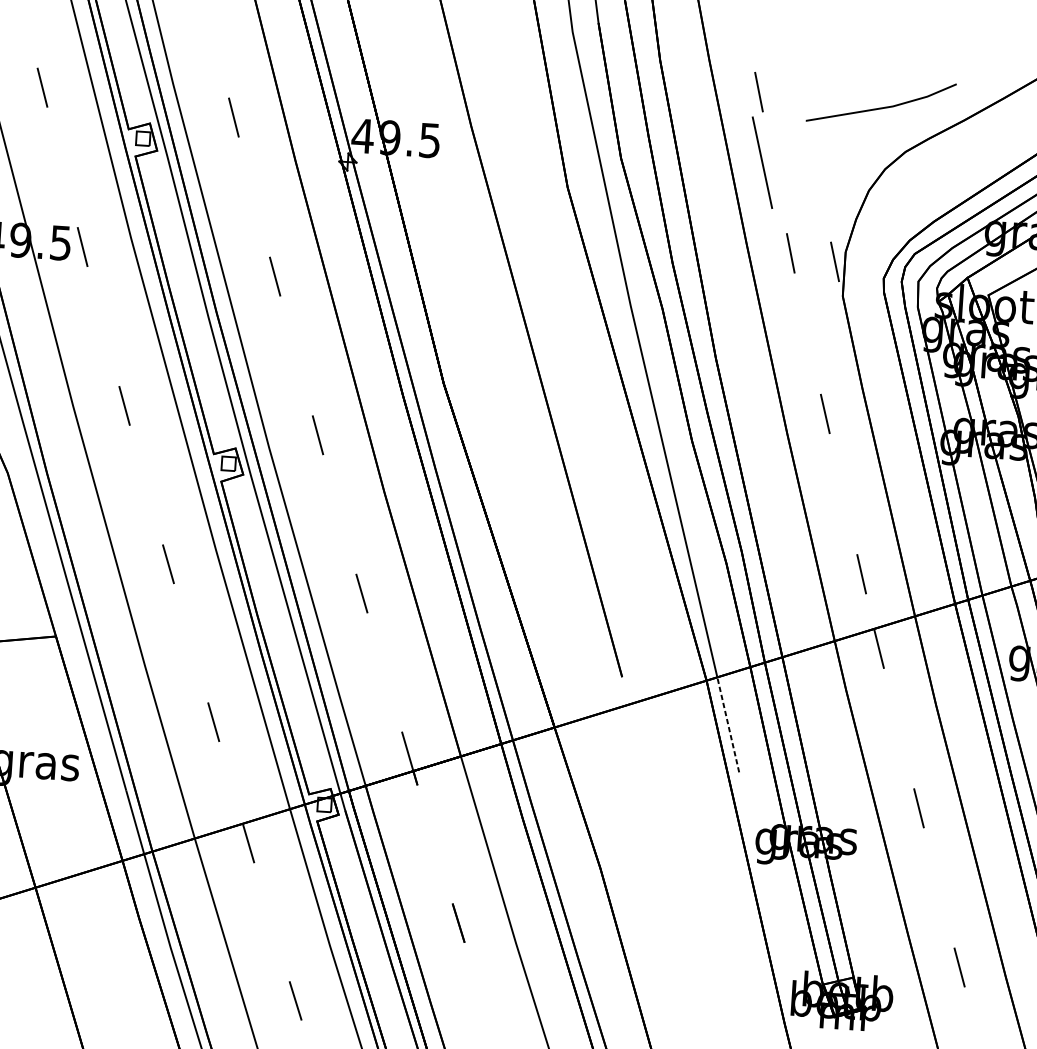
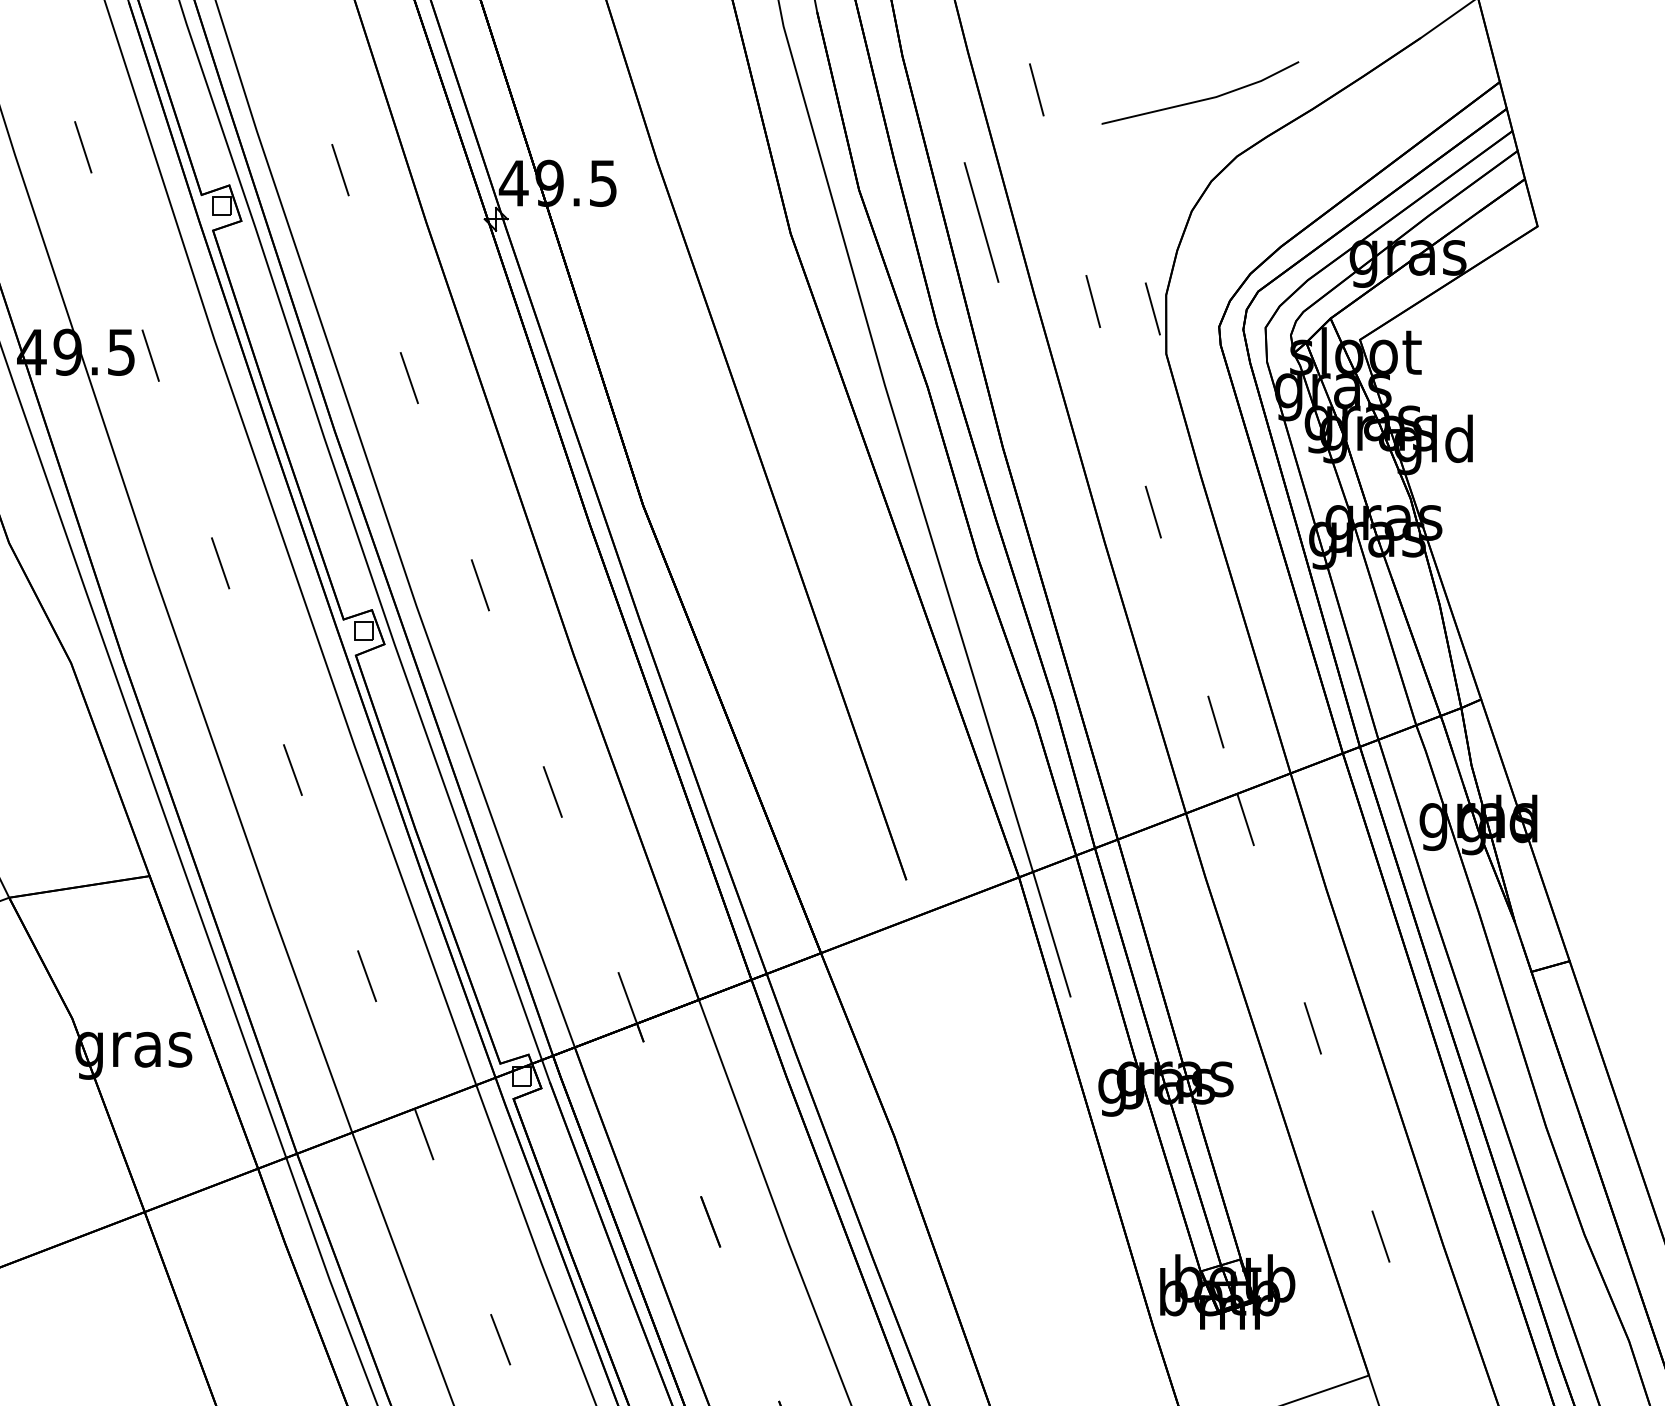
line: (762, 162) -> (981, 222), moved
line: (728, 725) -> (1051, 934), dashed -> solid

